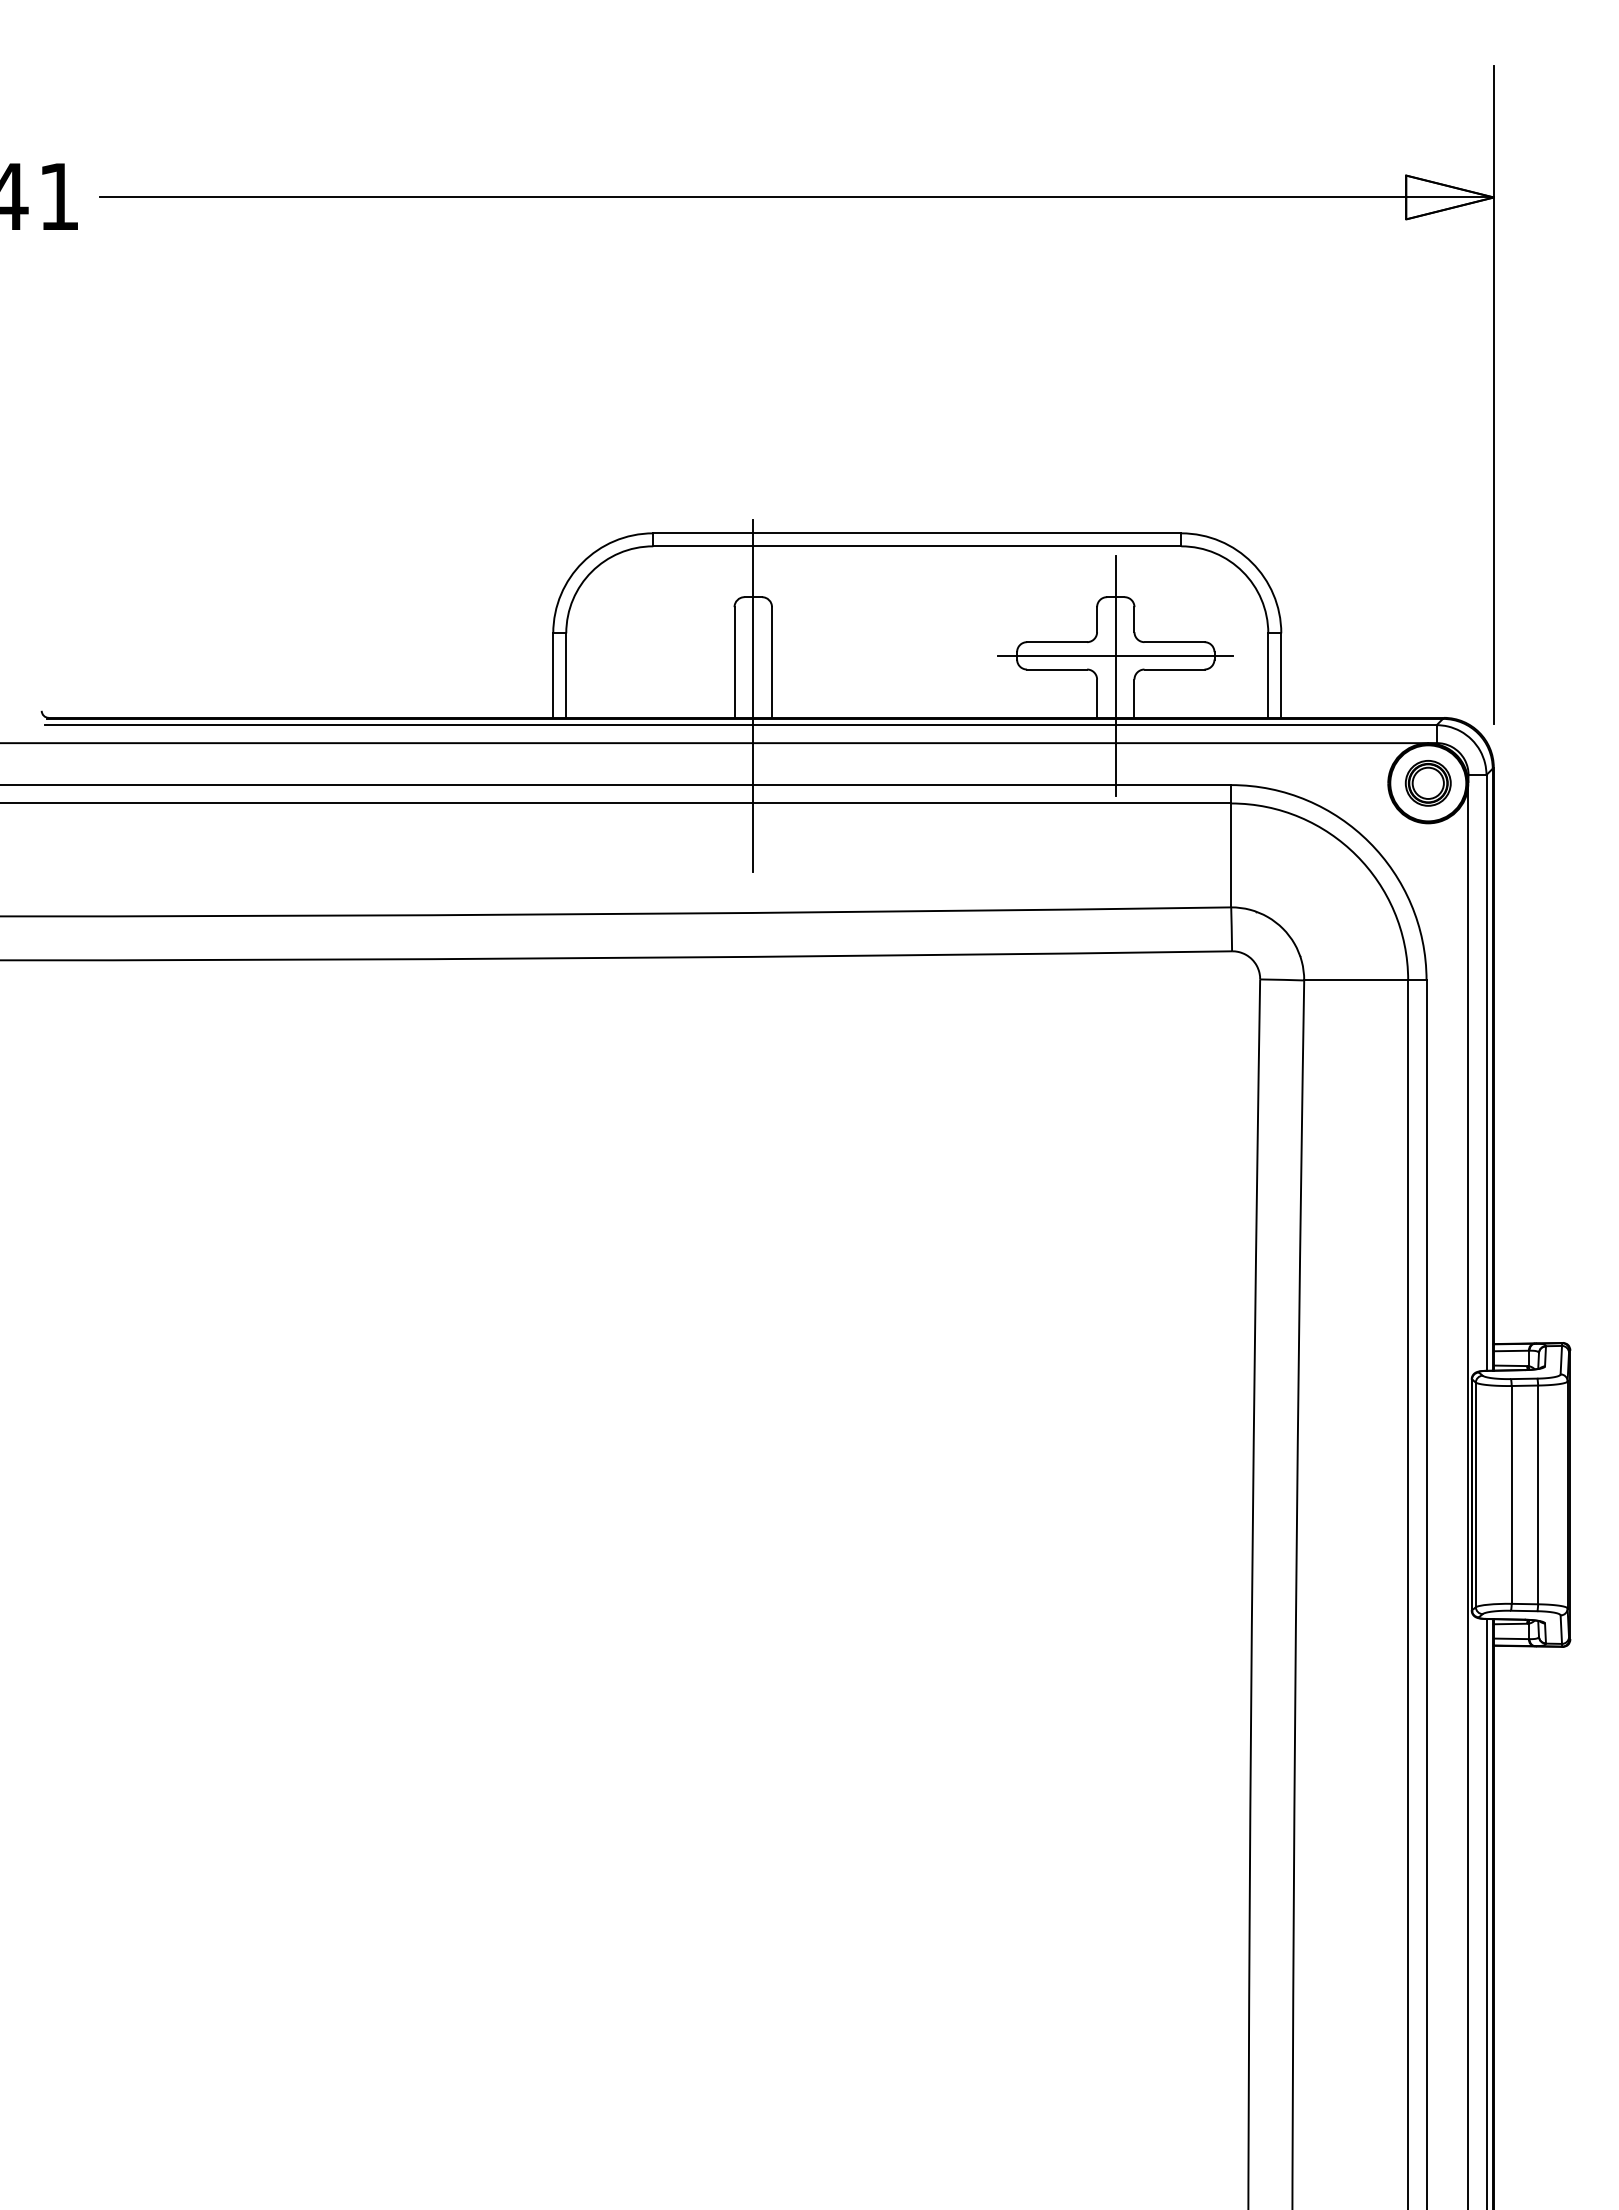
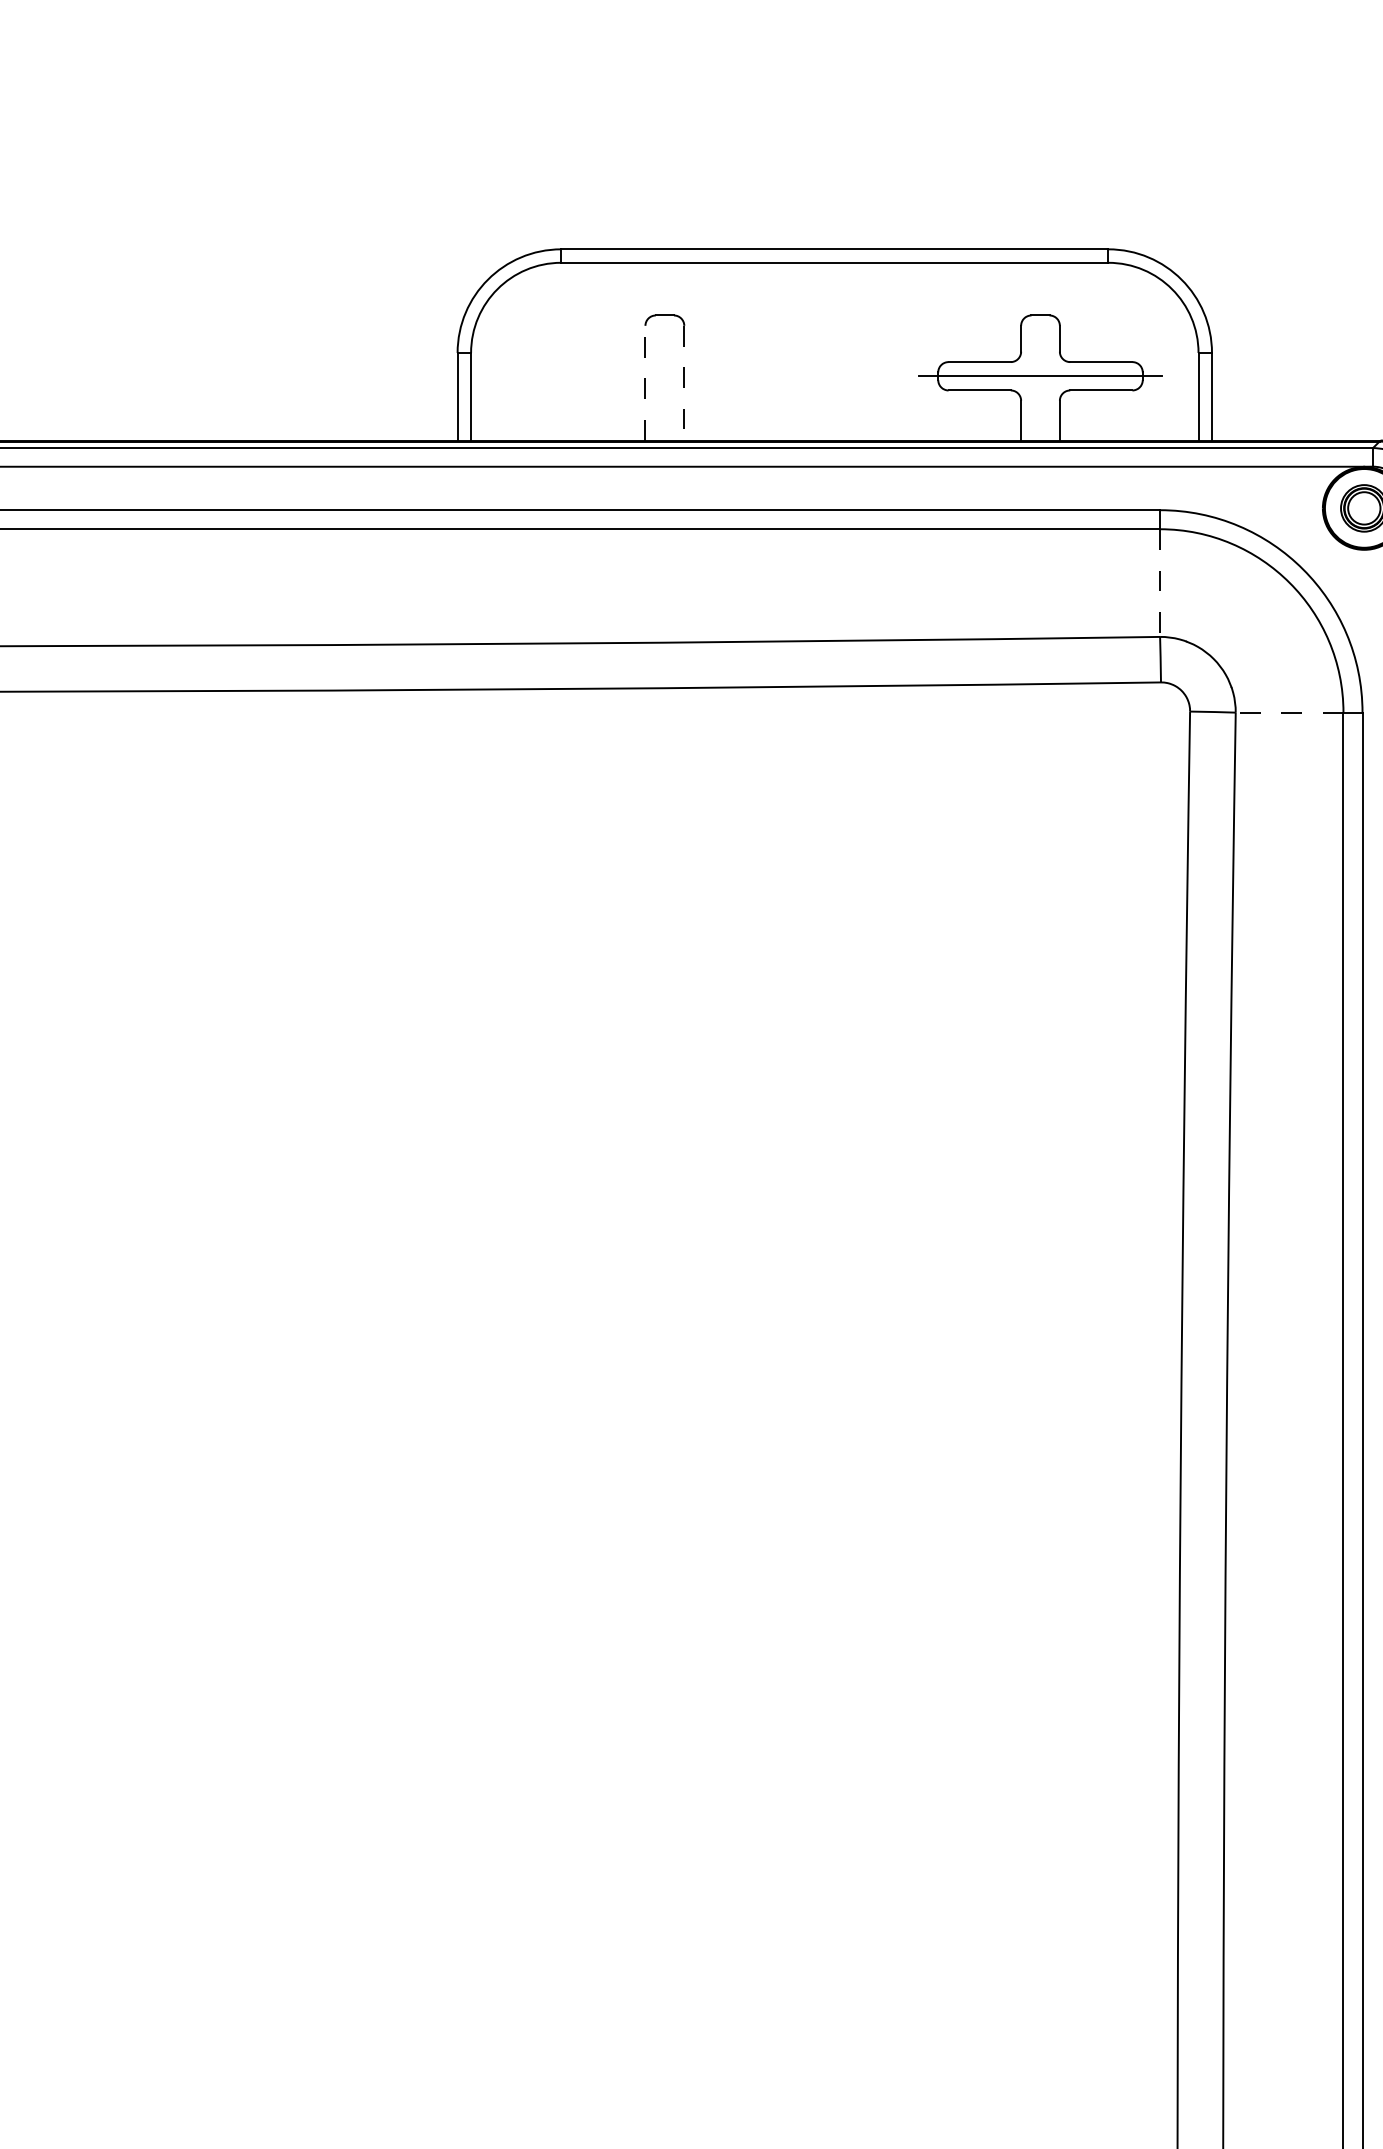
line: (734, 662) -> (645, 383), solid -> dashed
line: (772, 663) -> (684, 384), solid -> dashed
line: (1115, 675) -> (1040, 396), removed
line: (753, 695) -> (665, 417), removed
line: (1231, 855) -> (1160, 583), solid -> dashed
line: (1356, 980) -> (1289, 712), solid -> dashed

